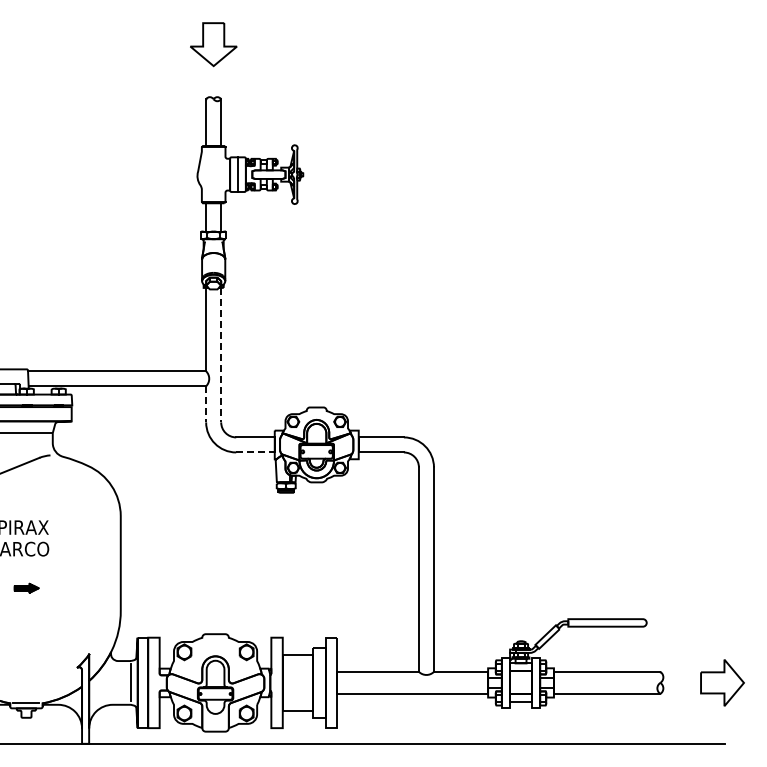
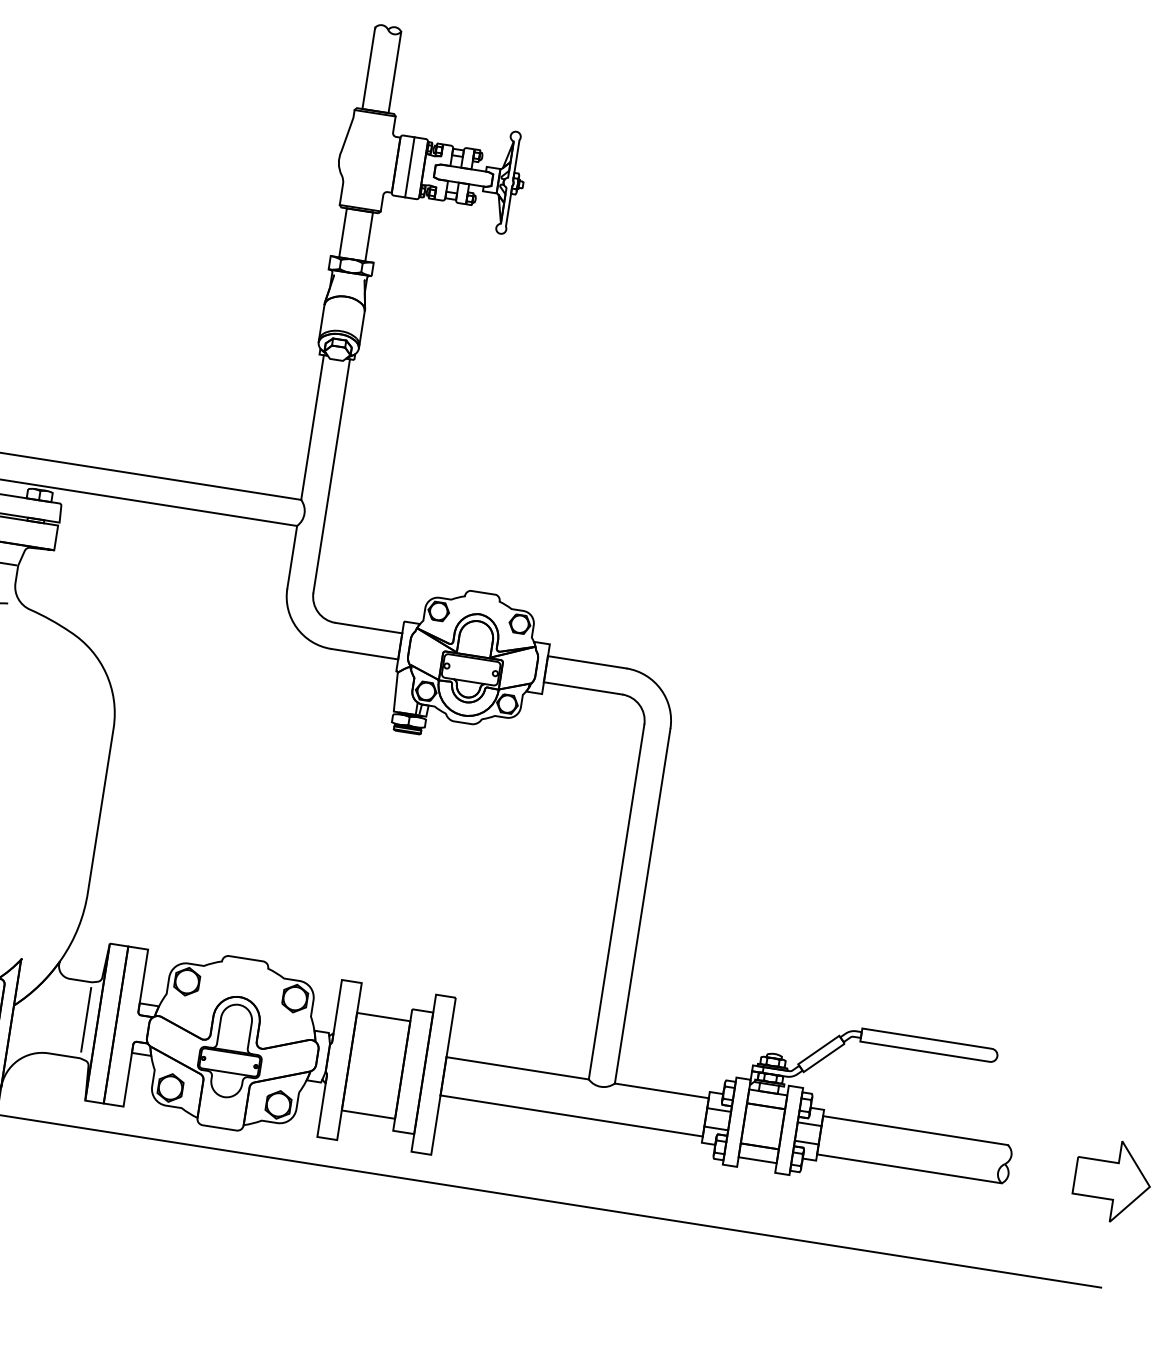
line: (221, 355) -> (332, 476), dashed -> solid
line: (206, 404) -> (292, 557), dashed -> solid
line: (255, 452) -> (364, 654), dashed -> solid

